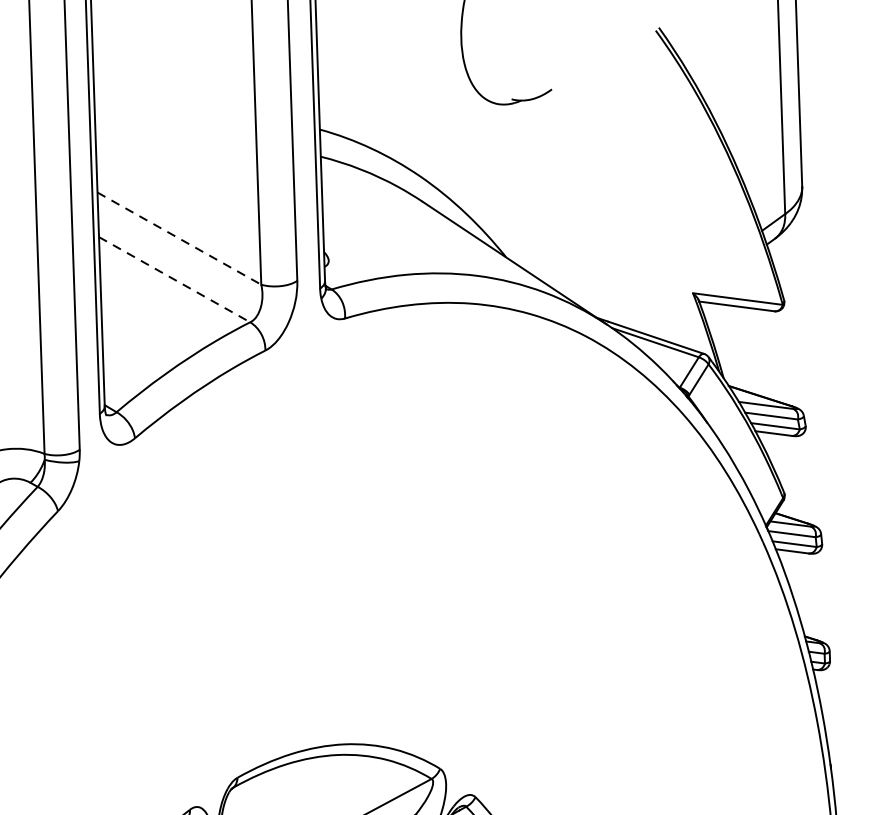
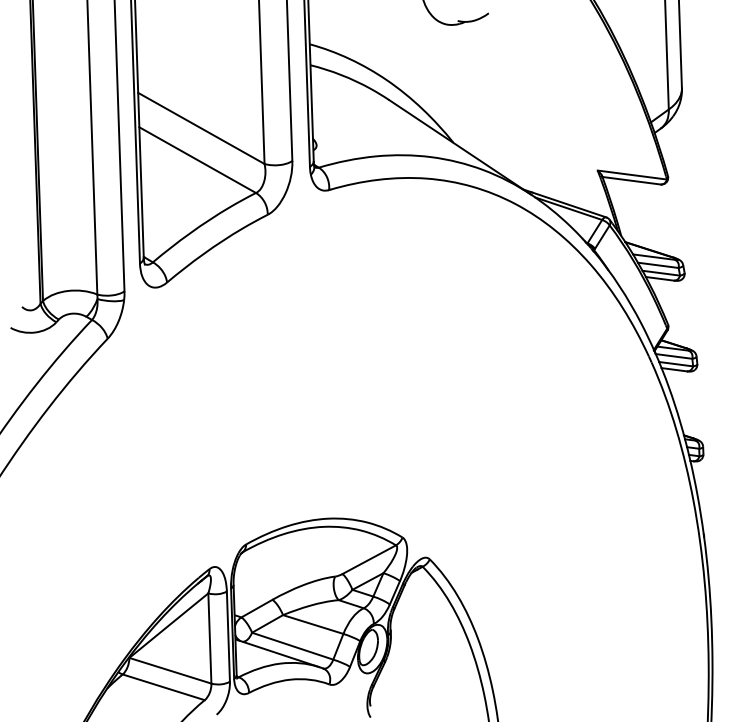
line: (179, 238) -> (201, 128), dashed -> solid
line: (174, 280) -> (197, 160), dashed -> solid

